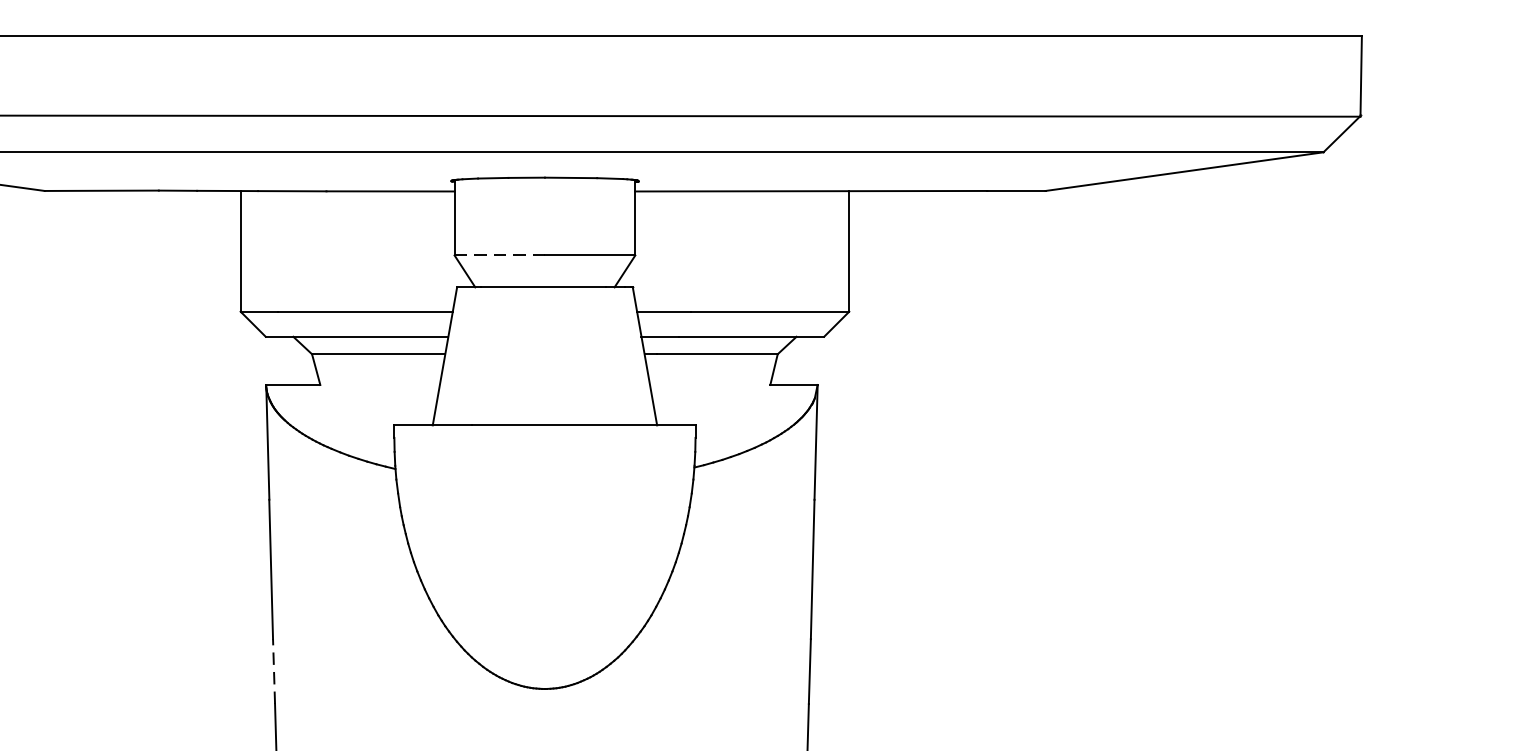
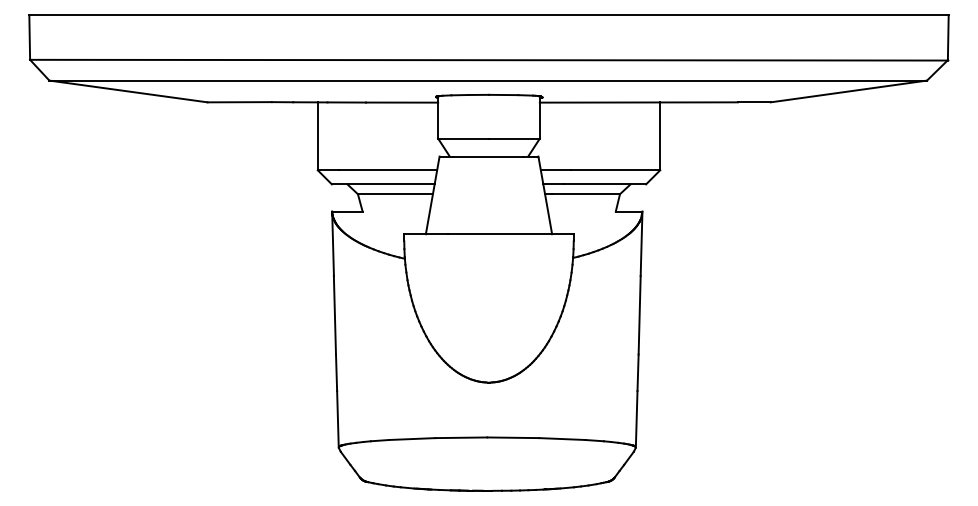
line: (501, 255) -> (464, 138), dashed -> solid
line: (273, 671) -> (336, 372), dashed -> solid

